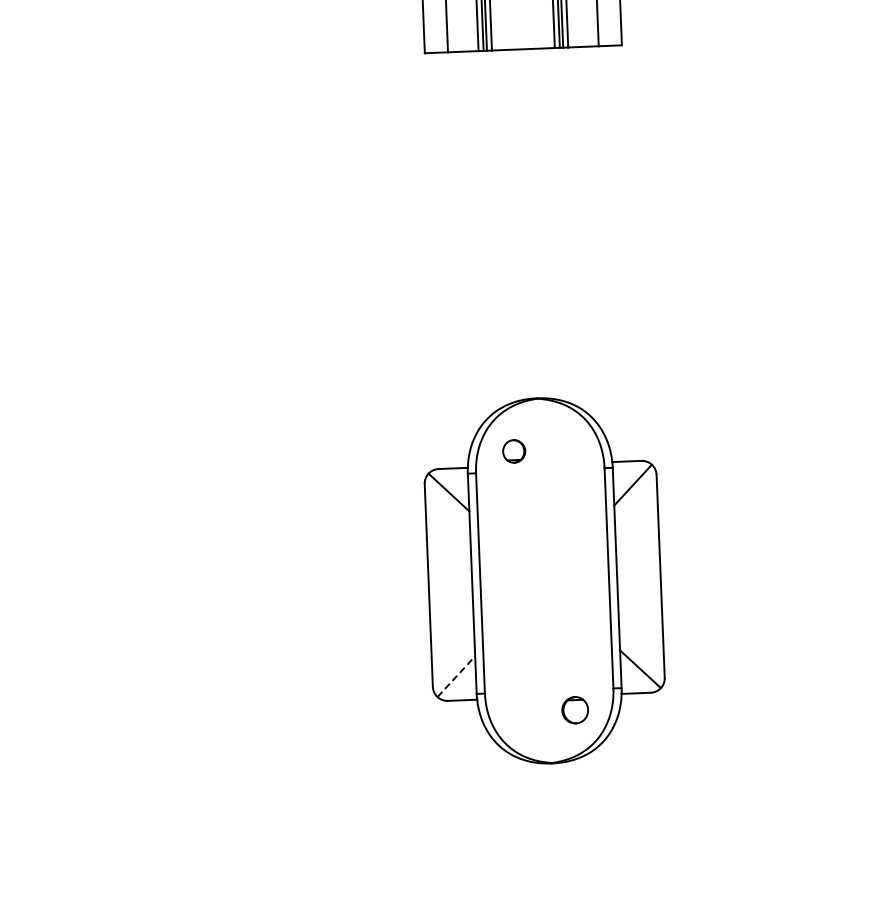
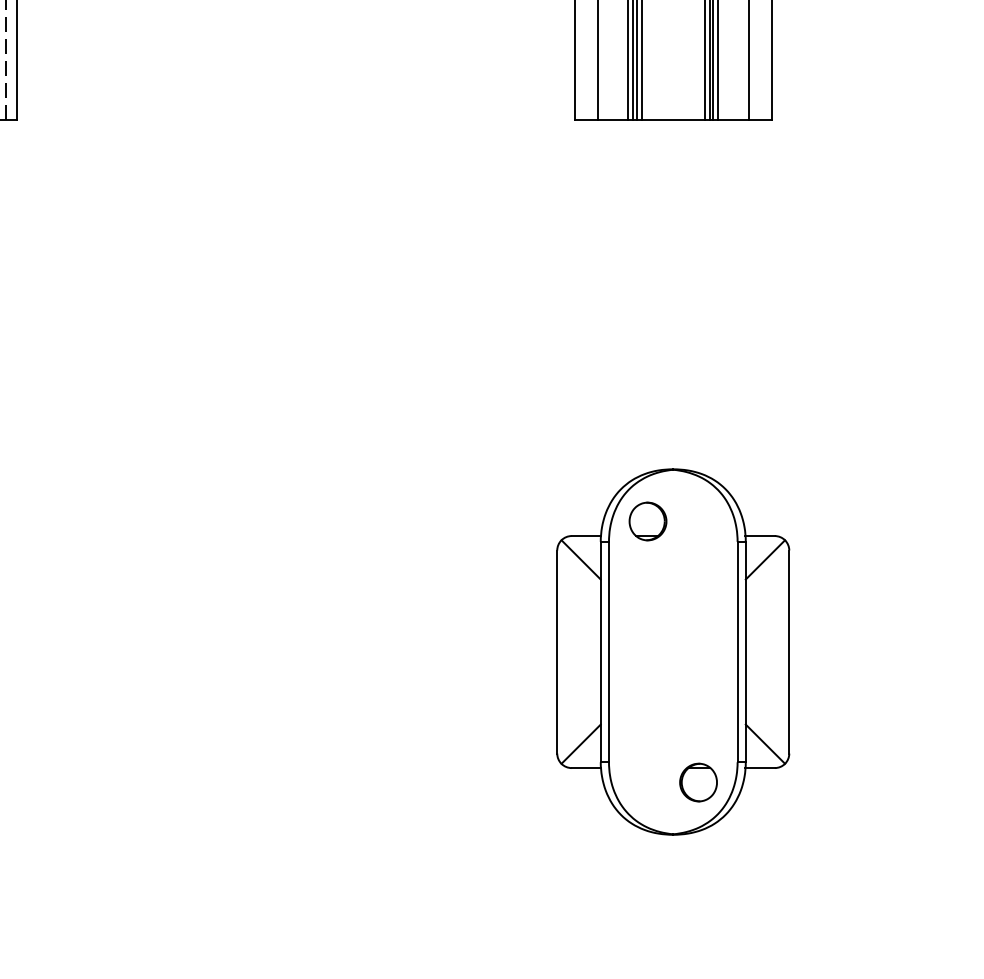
part: (513, 451) -> (647, 521), size x1.67
line: (456, 676) -> (581, 744), dashed -> solid
part: (575, 710) -> (698, 782), size x1.43

